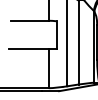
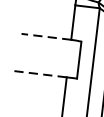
line: (29, 20) -> (46, 36), solid -> dashed
line: (29, 49) -> (41, 74), solid -> dashed

